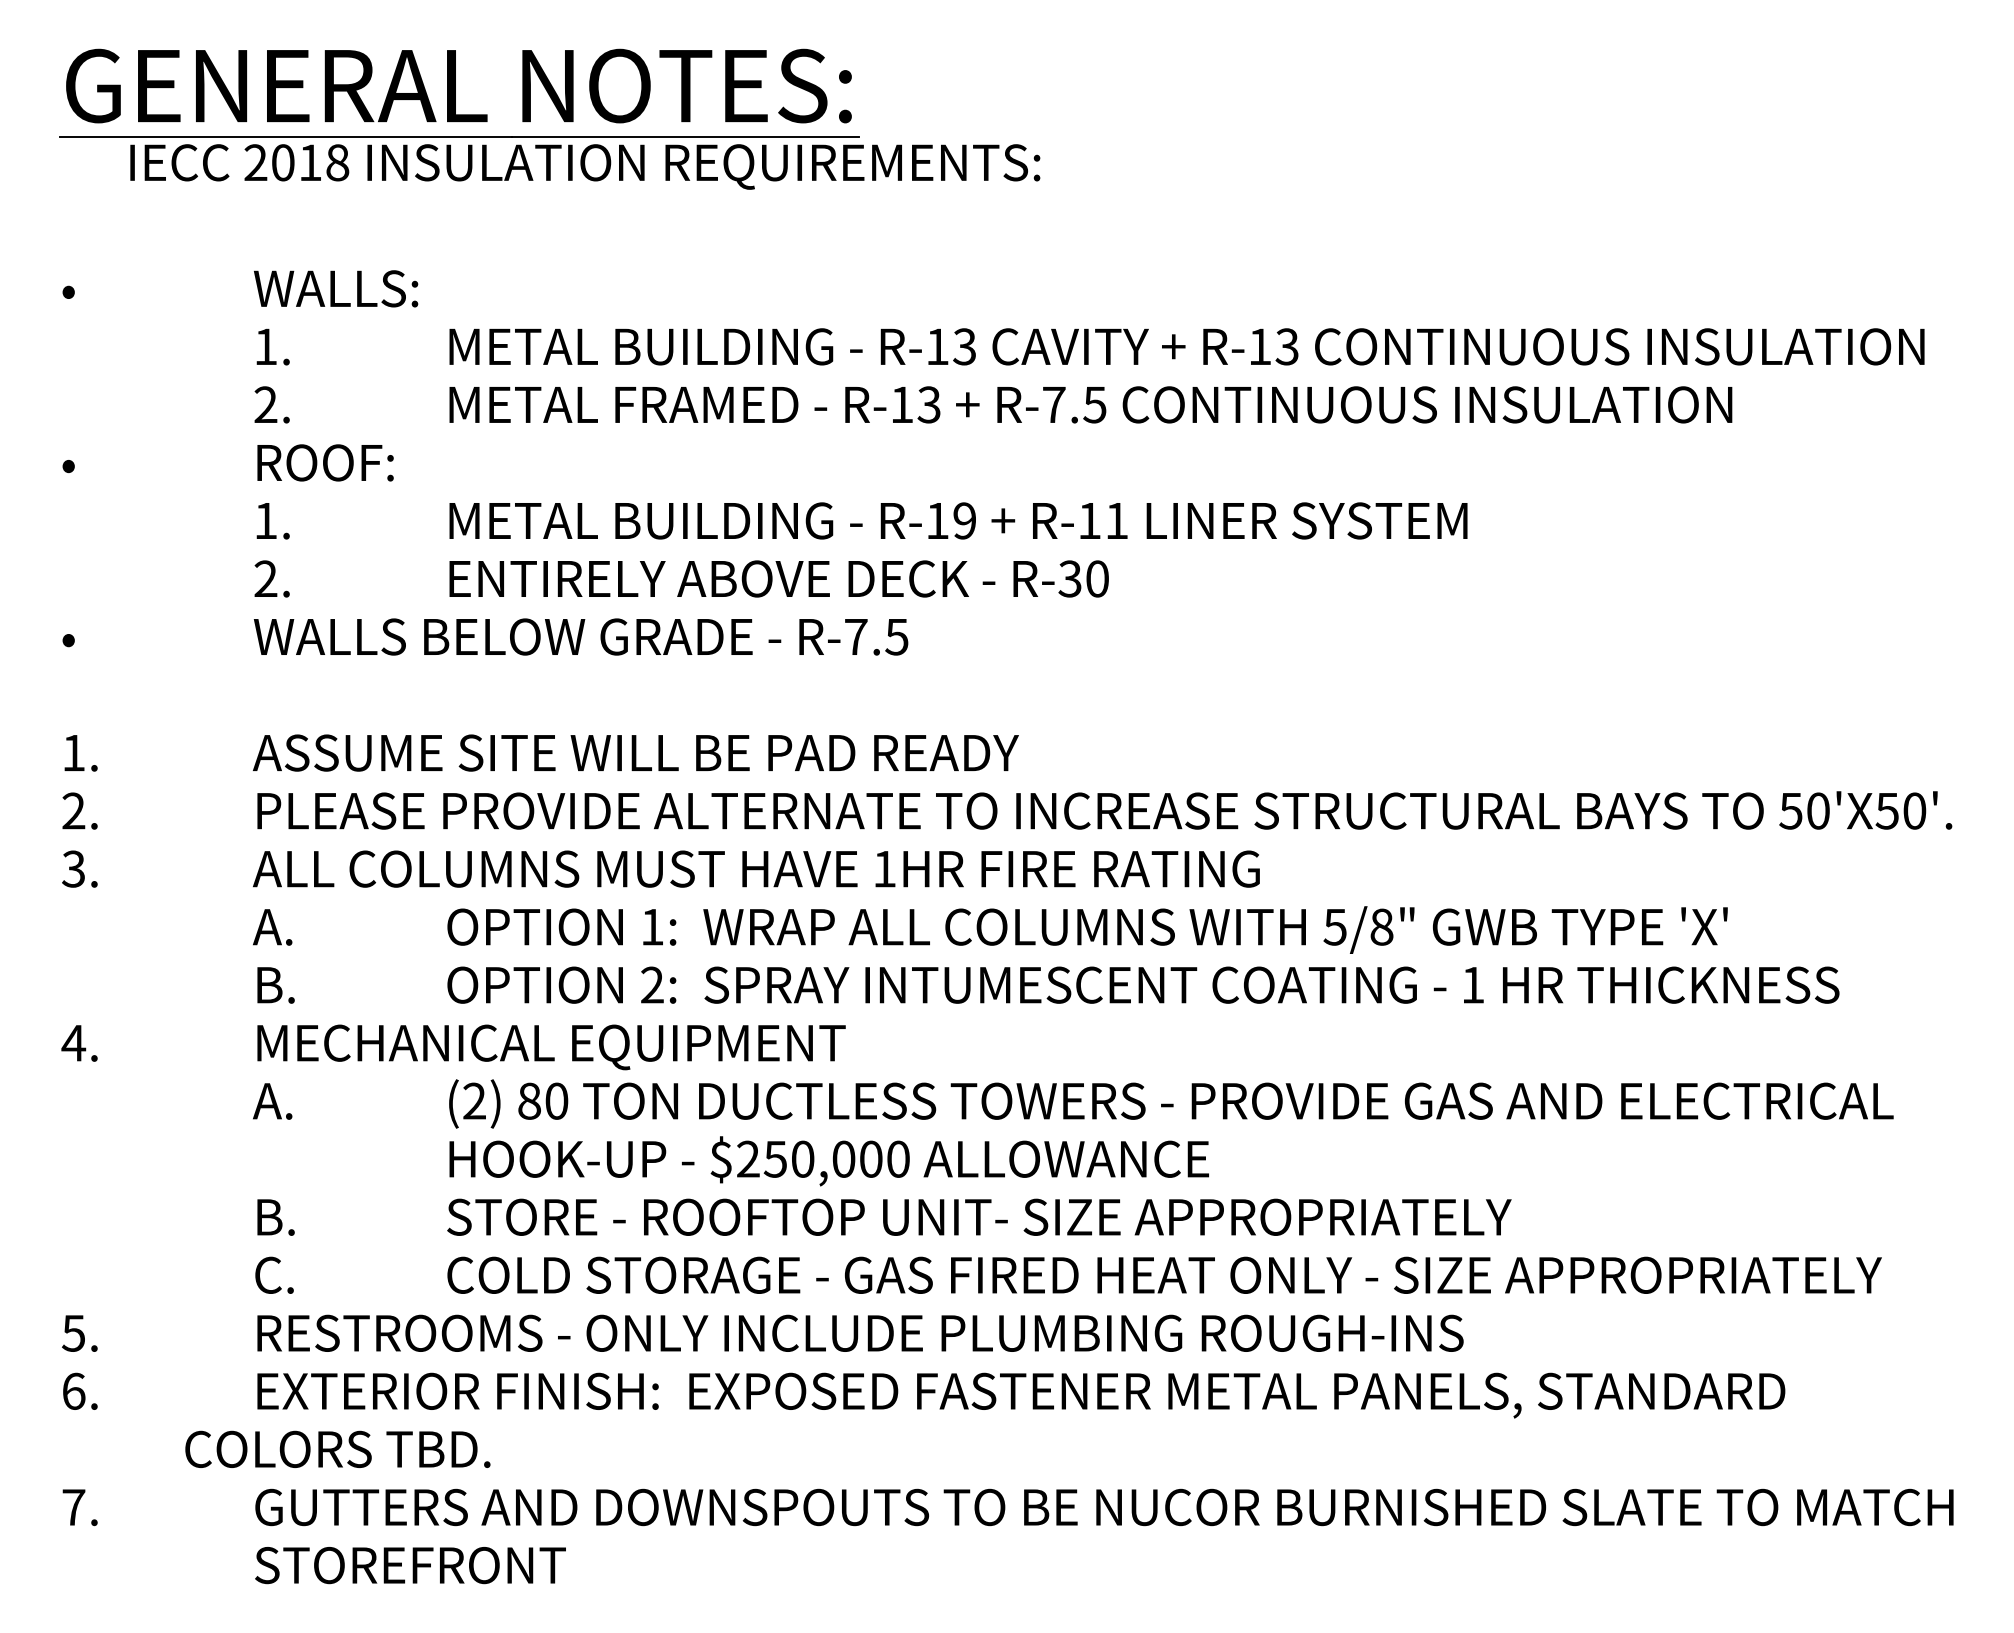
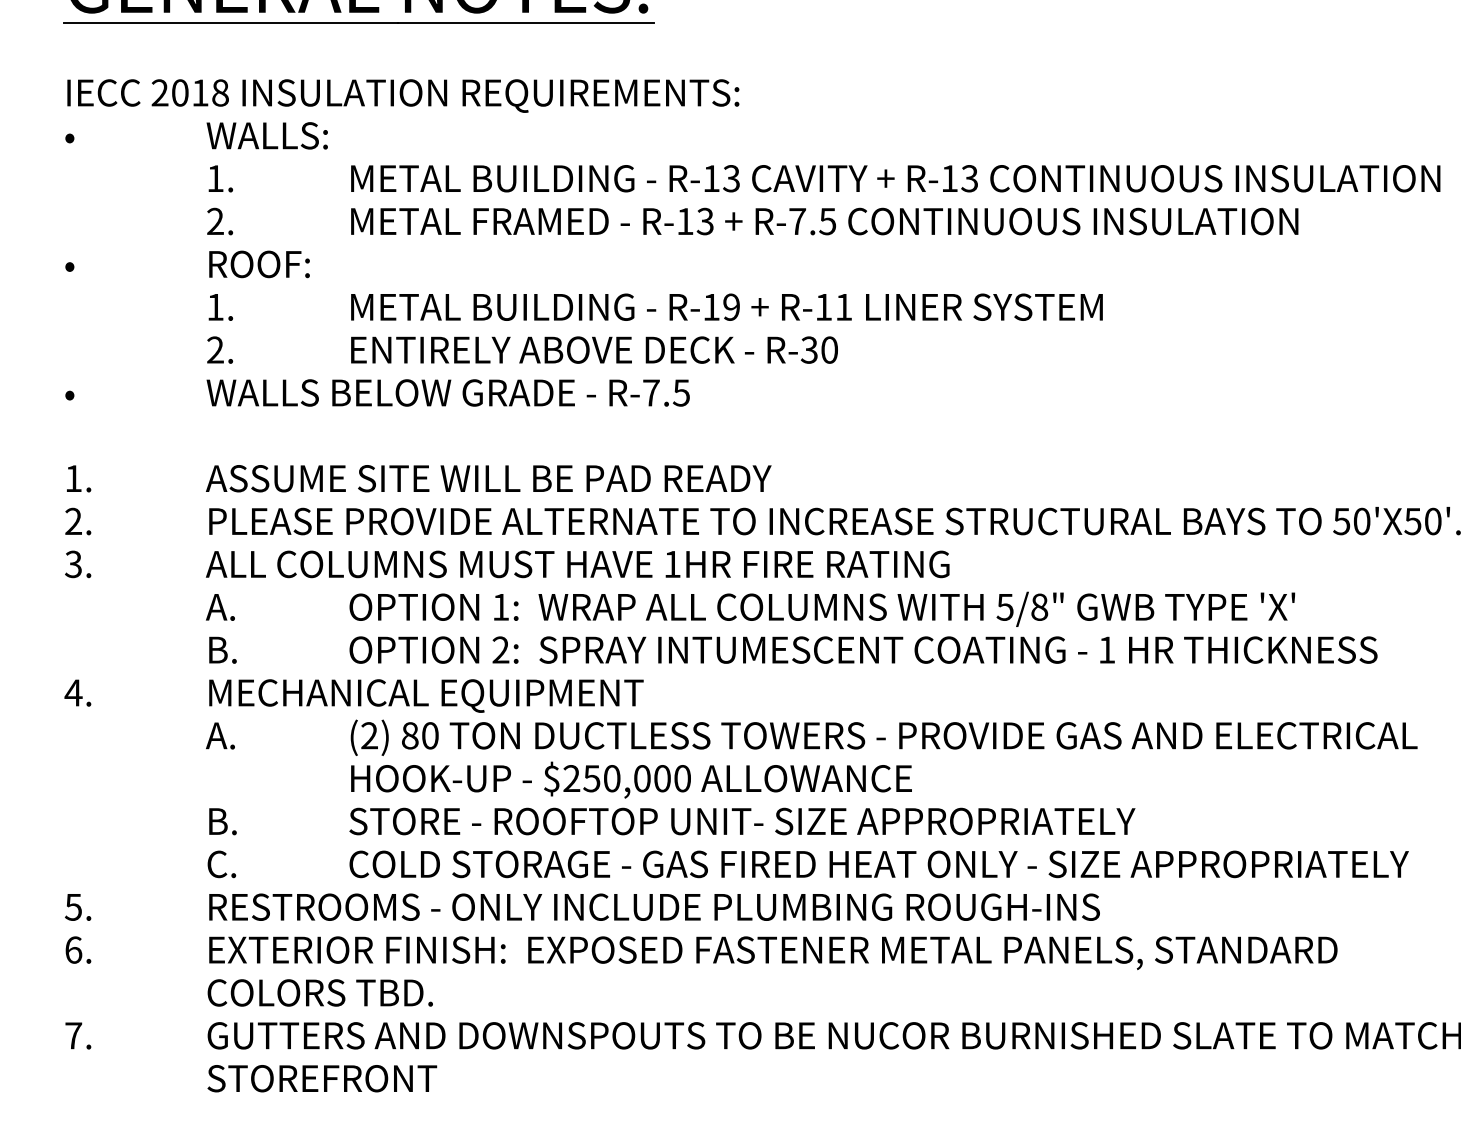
text: (585, 166) -> (403, 95), moved
text: (337, 1448) -> (320, 992), moved

